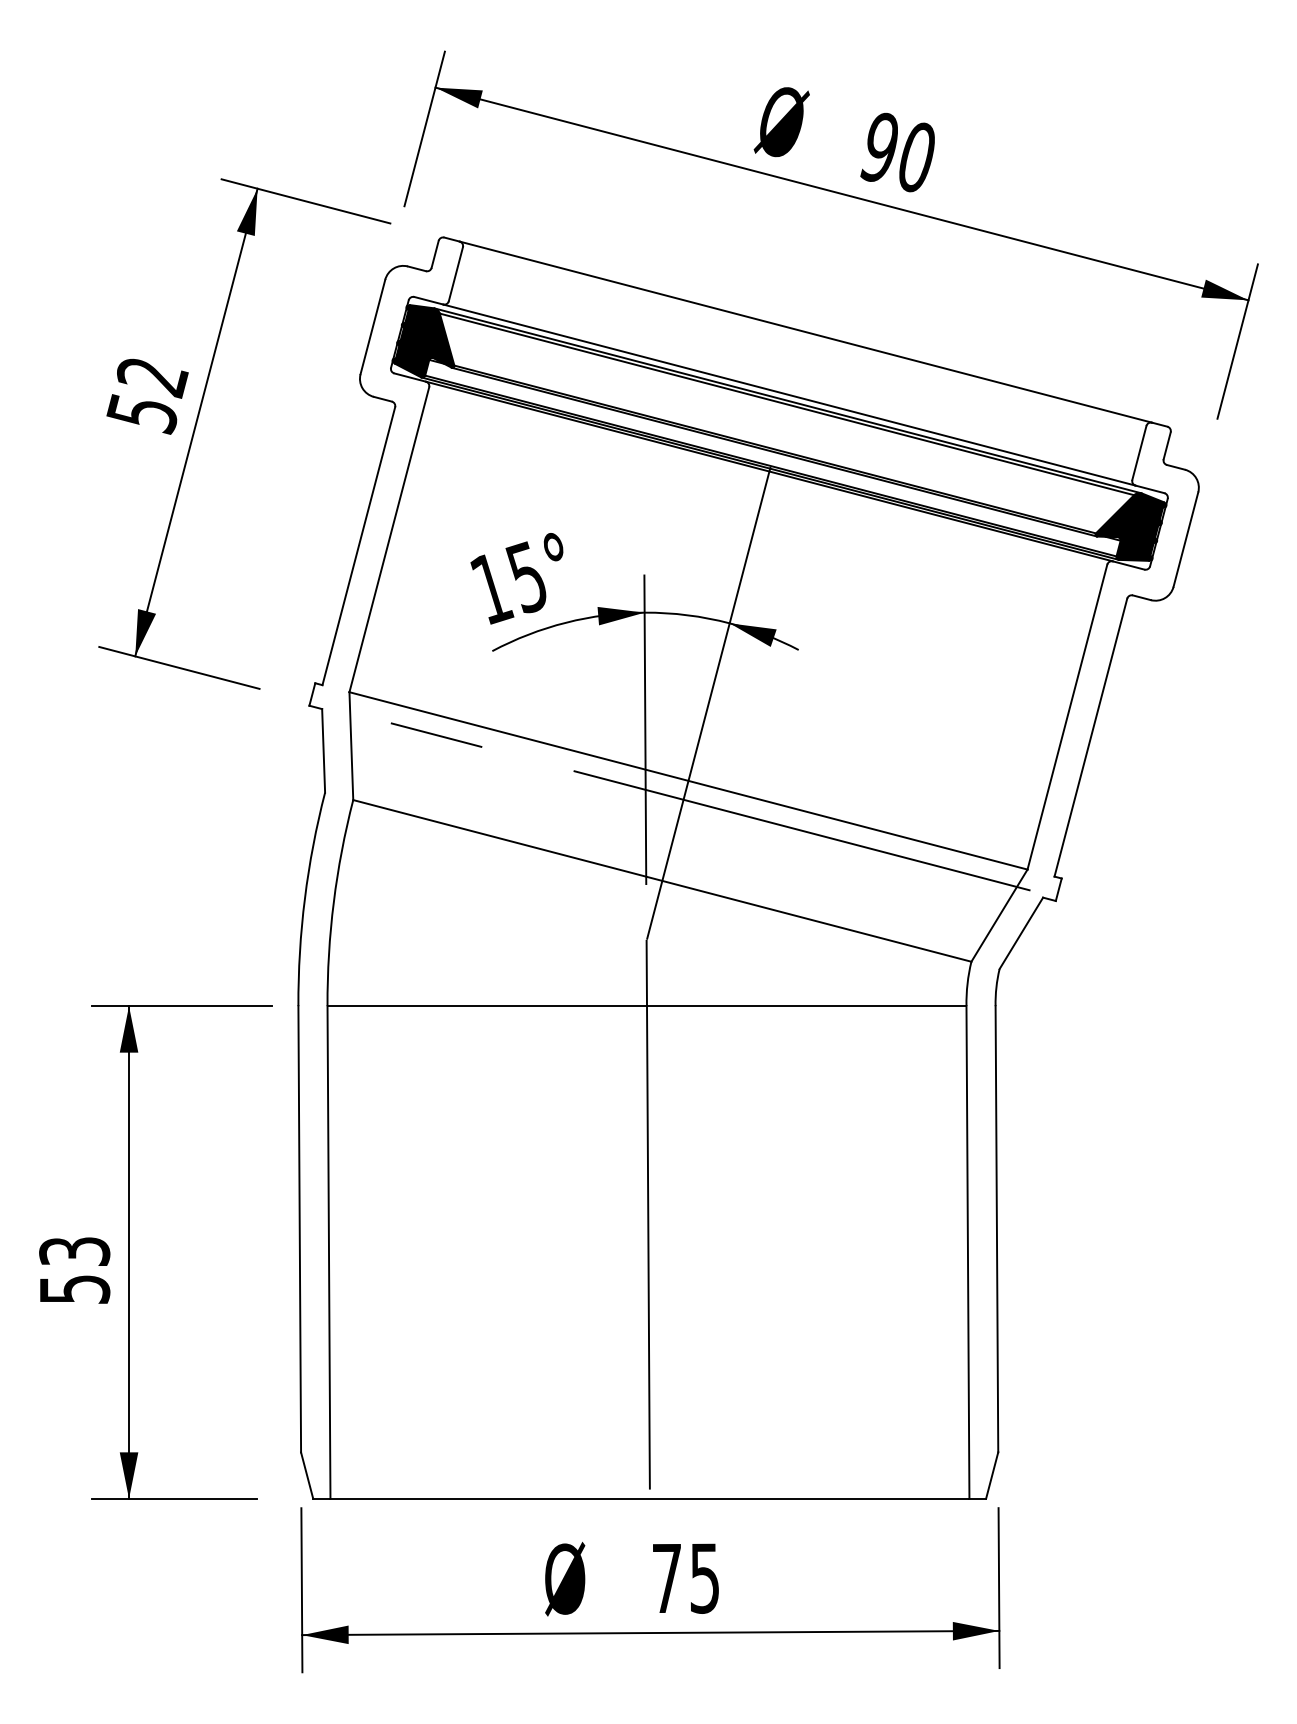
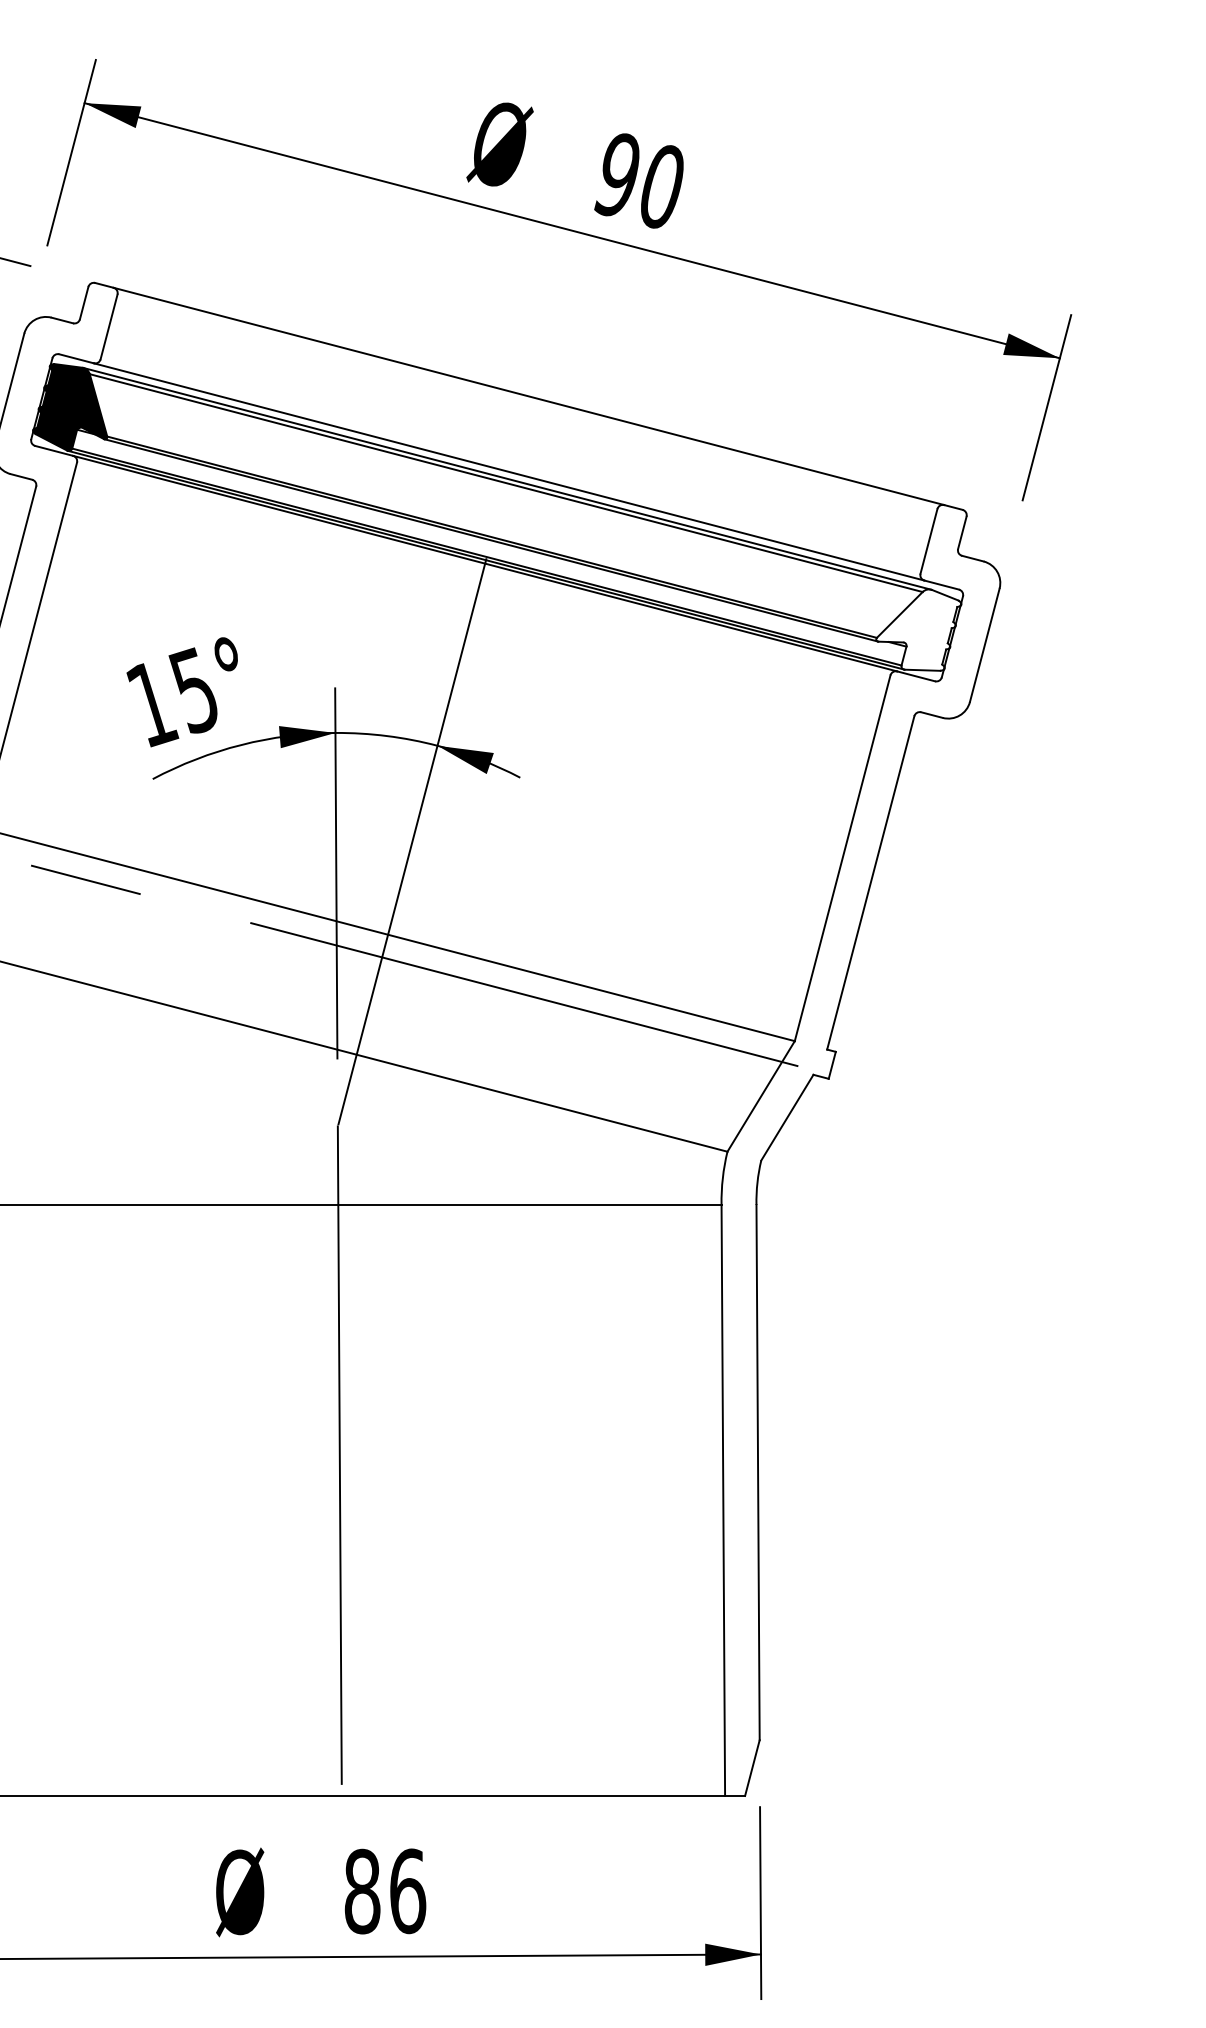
fill: (1130, 526) -> (918, 629), removed
text: (686, 1578) -> (385, 1891), 75 -> 86

